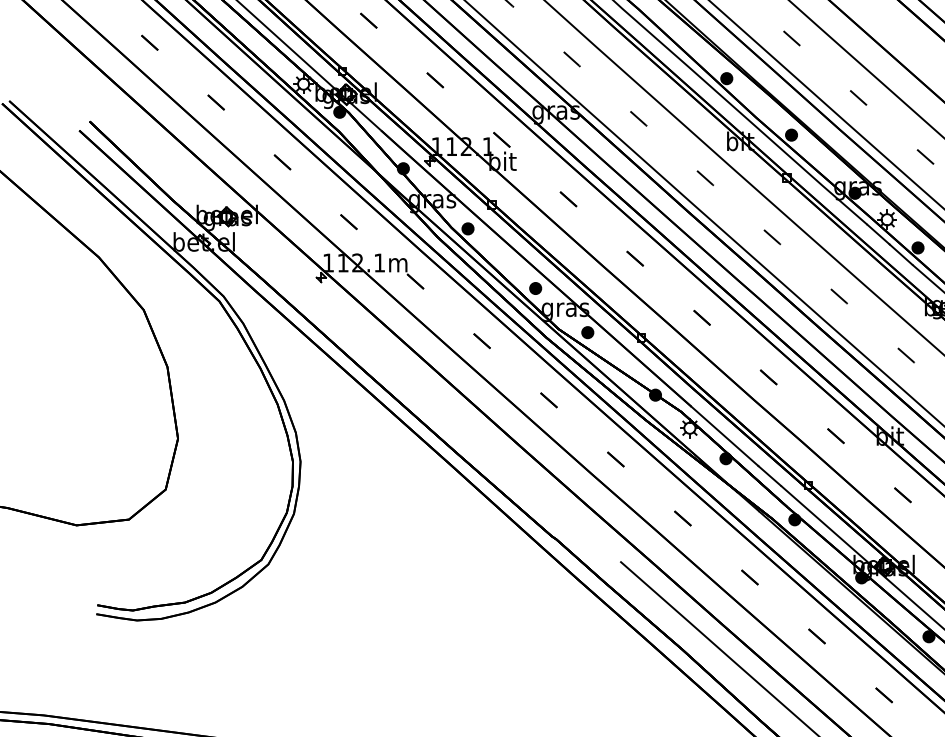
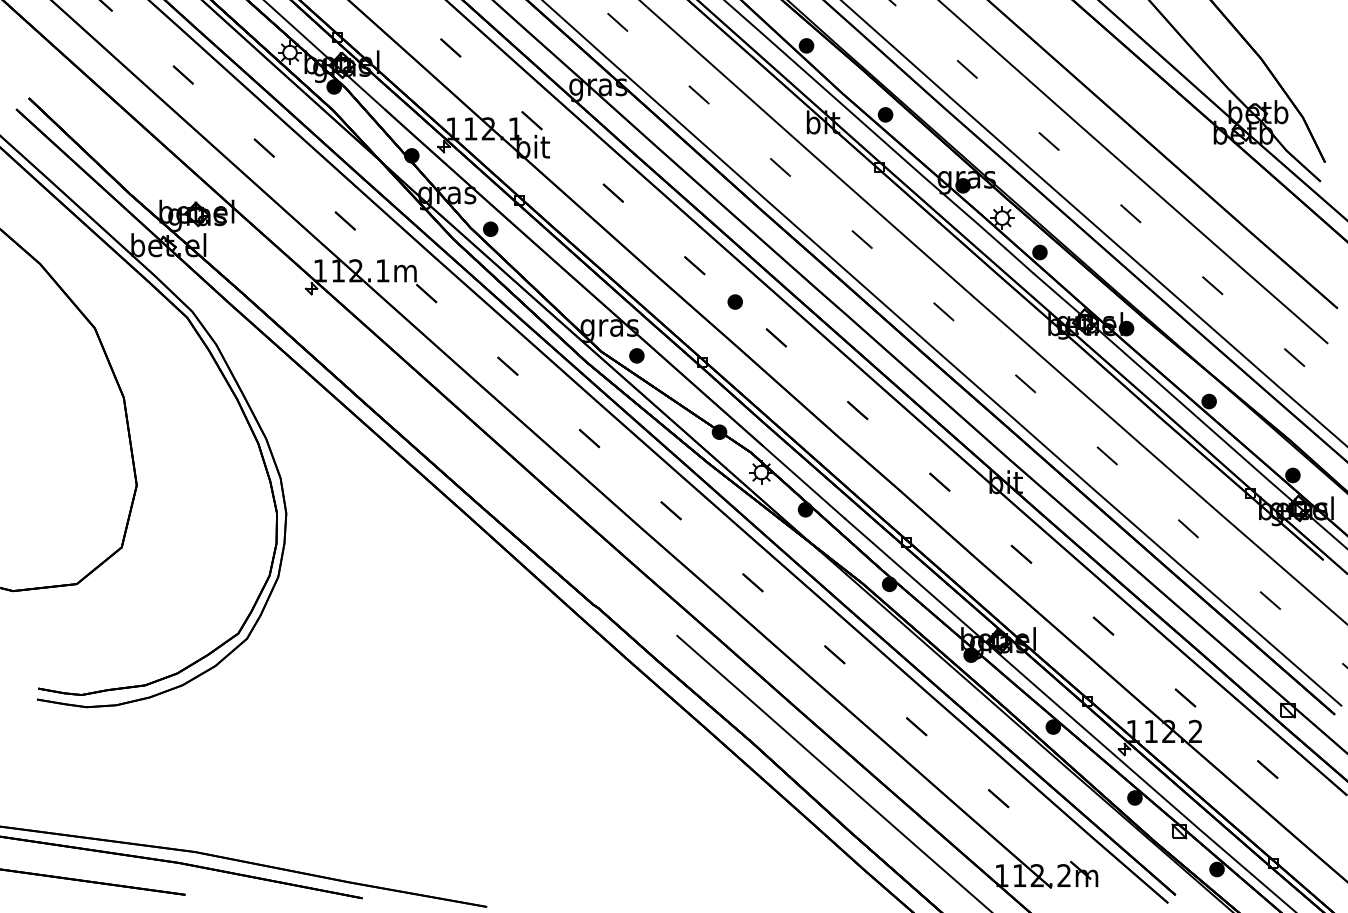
part: (535, 288) -> (734, 301), moved

